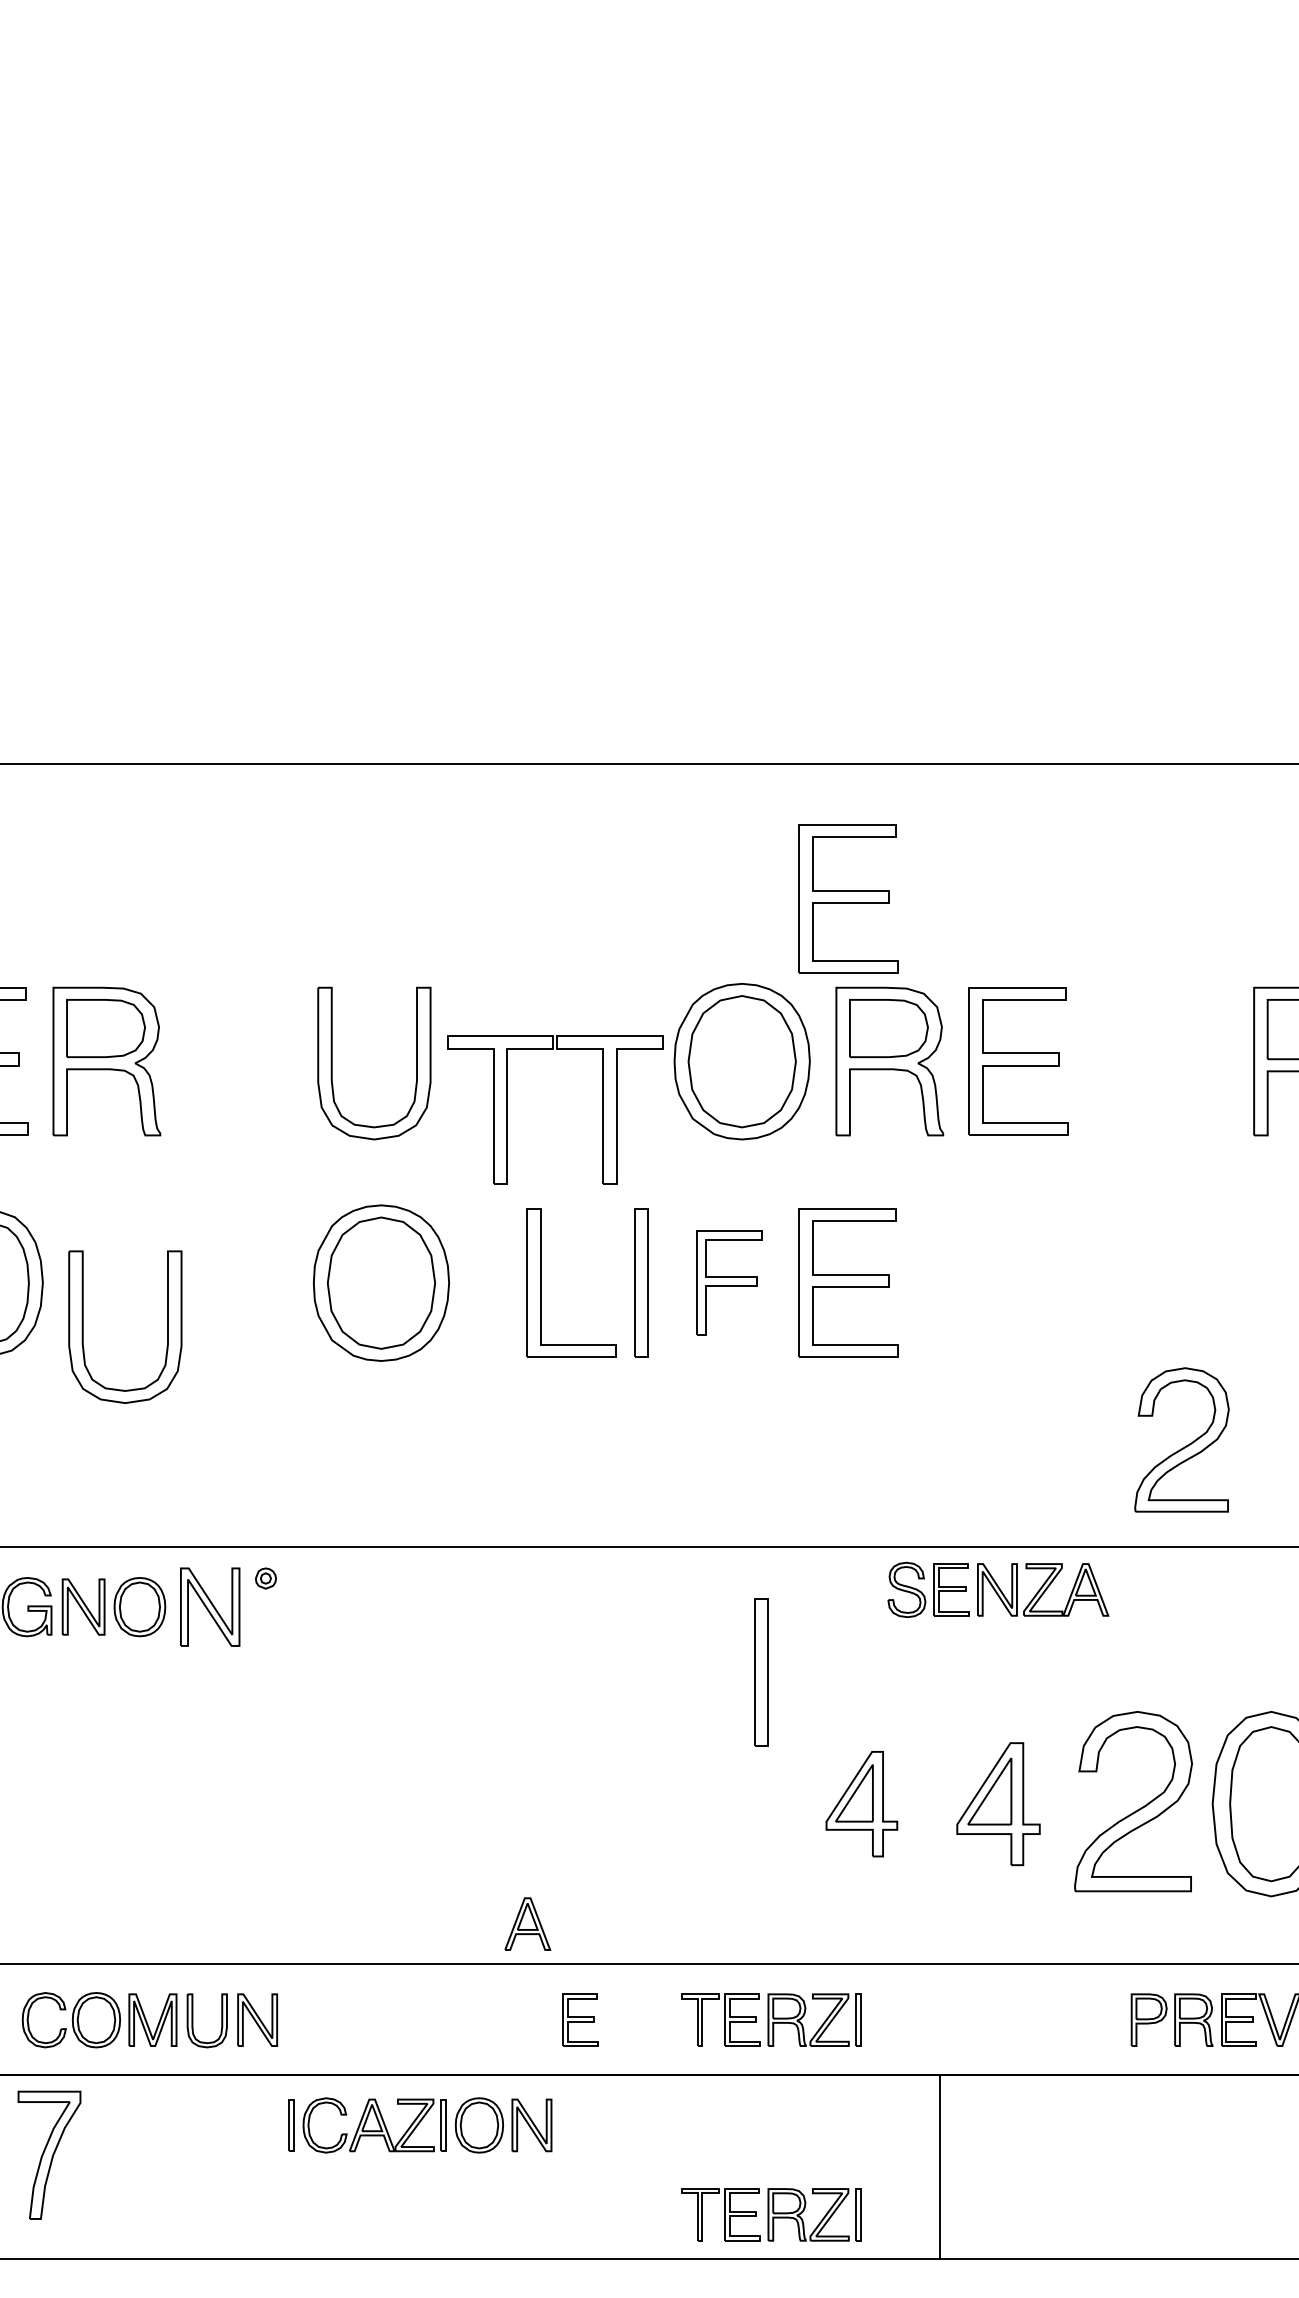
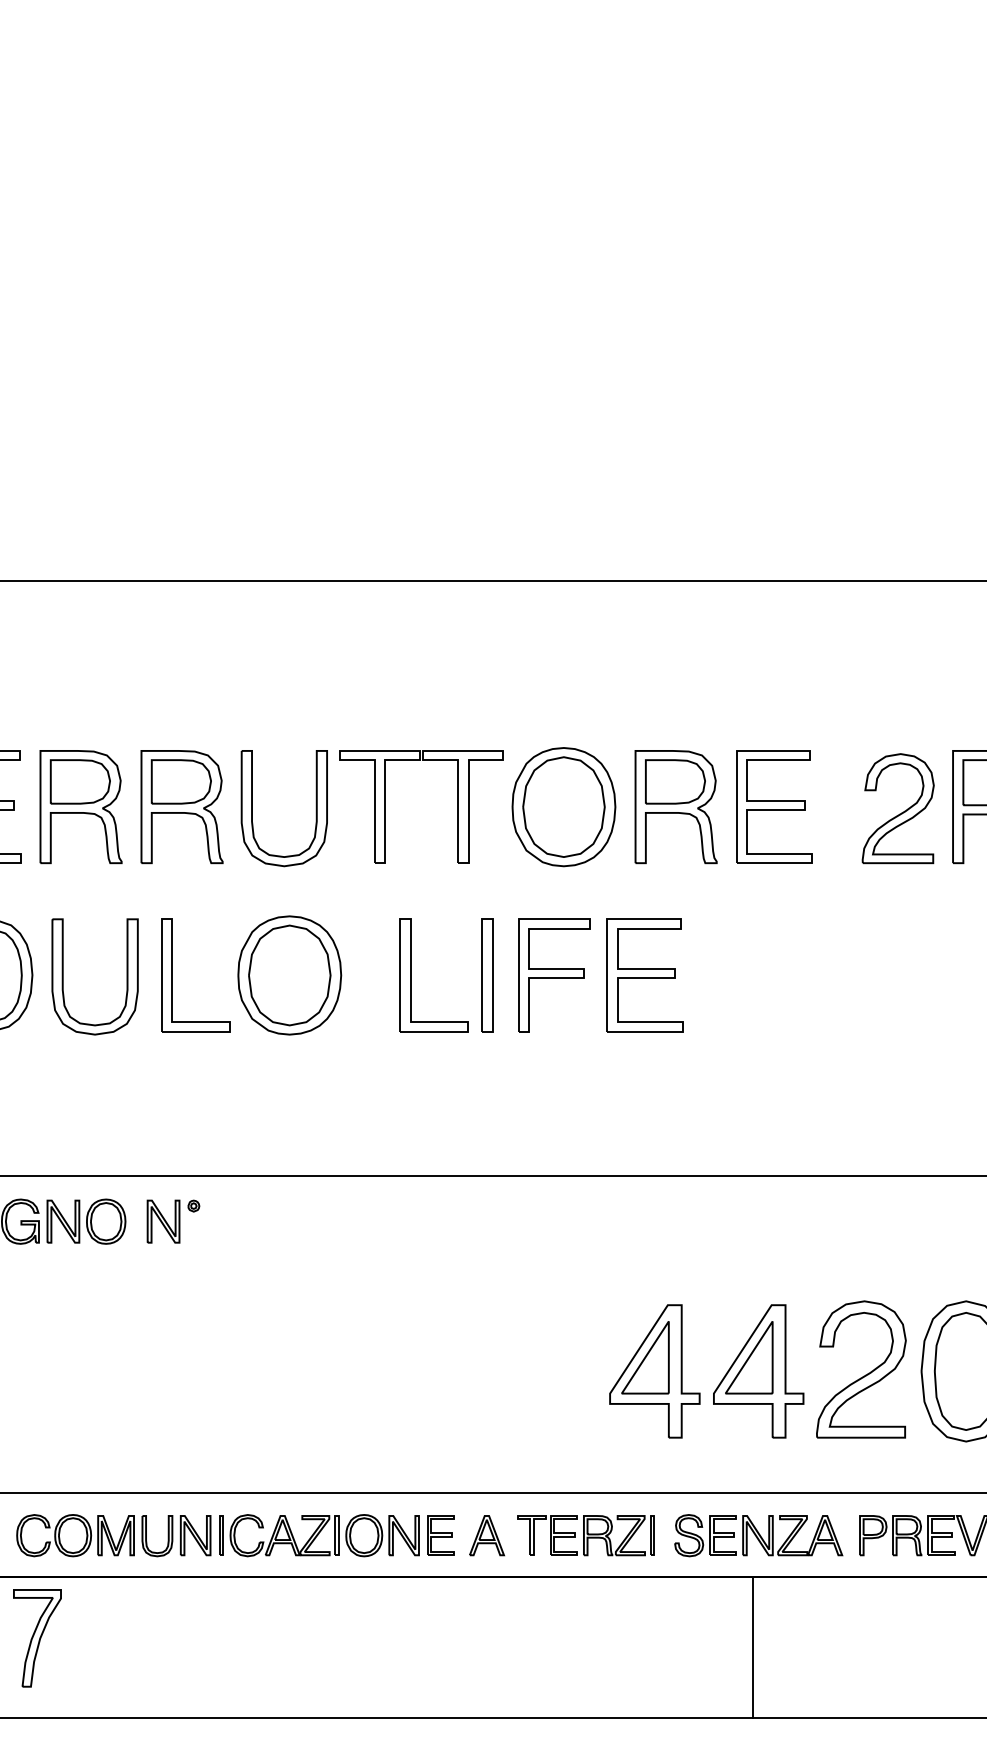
part: (848, 899) -> (644, 683), removed
part: (239, 1062) -> (181, 807), added
part: (507, 1109) -> (385, 806), moved
part: (227, 1283) -> (172, 975), added
part: (729, 1283) -> (554, 975), size x1.43
part: (83, 1326) -> (63, 976), moved
part: (1181, 1439) -> (897, 808), moved
part: (998, 1589) -> (758, 1535), moved
part: (228, 1606) -> (173, 1221), size x0.71
part: (761, 1672) -> (578, 1271), removed
part: (861, 1804) -> (654, 1371), size x1.67
part: (998, 1804) -> (758, 1371), size x1.43
part: (528, 1923) -> (487, 1535), moved
part: (420, 2125) -> (319, 1535), moved
line: (940, 2167) -> (752, 1647), moved
part: (770, 2214) -> (585, 1683), removed

